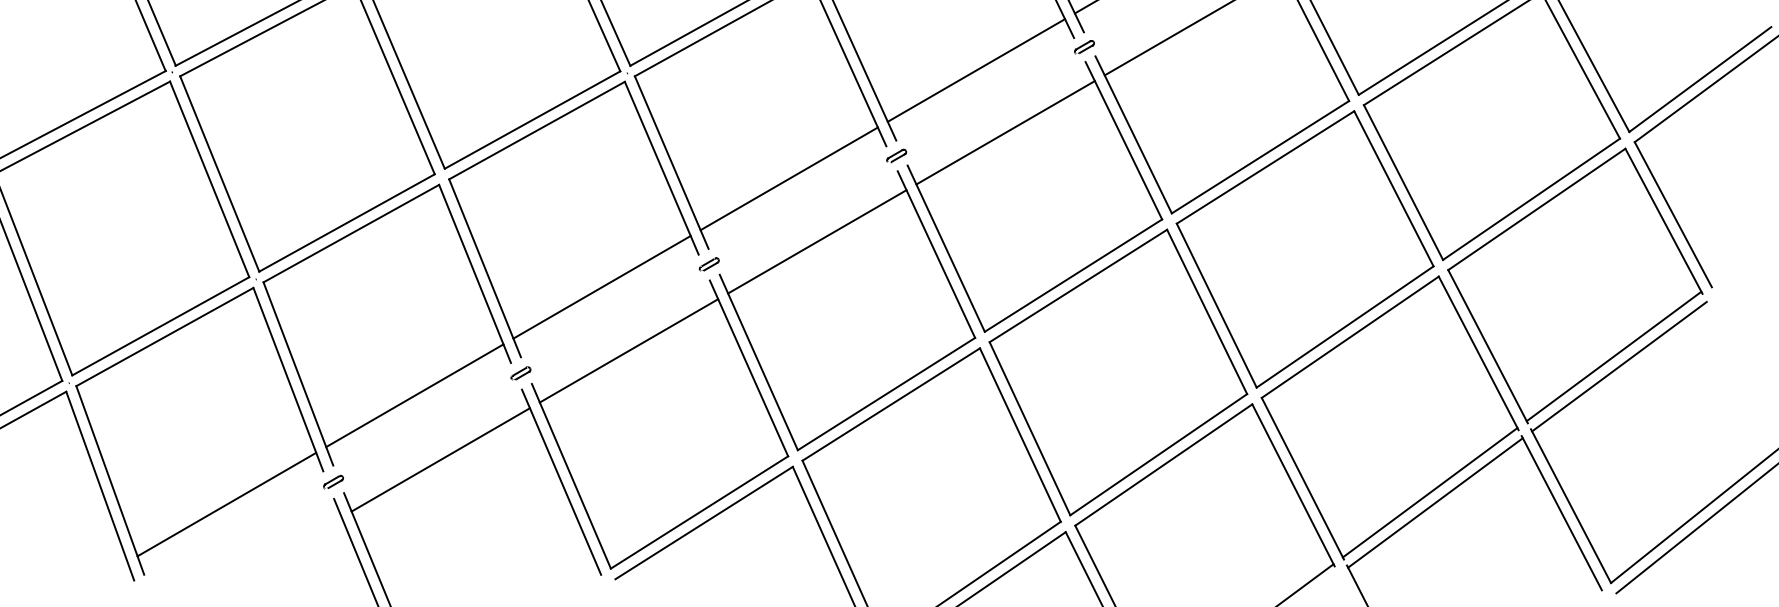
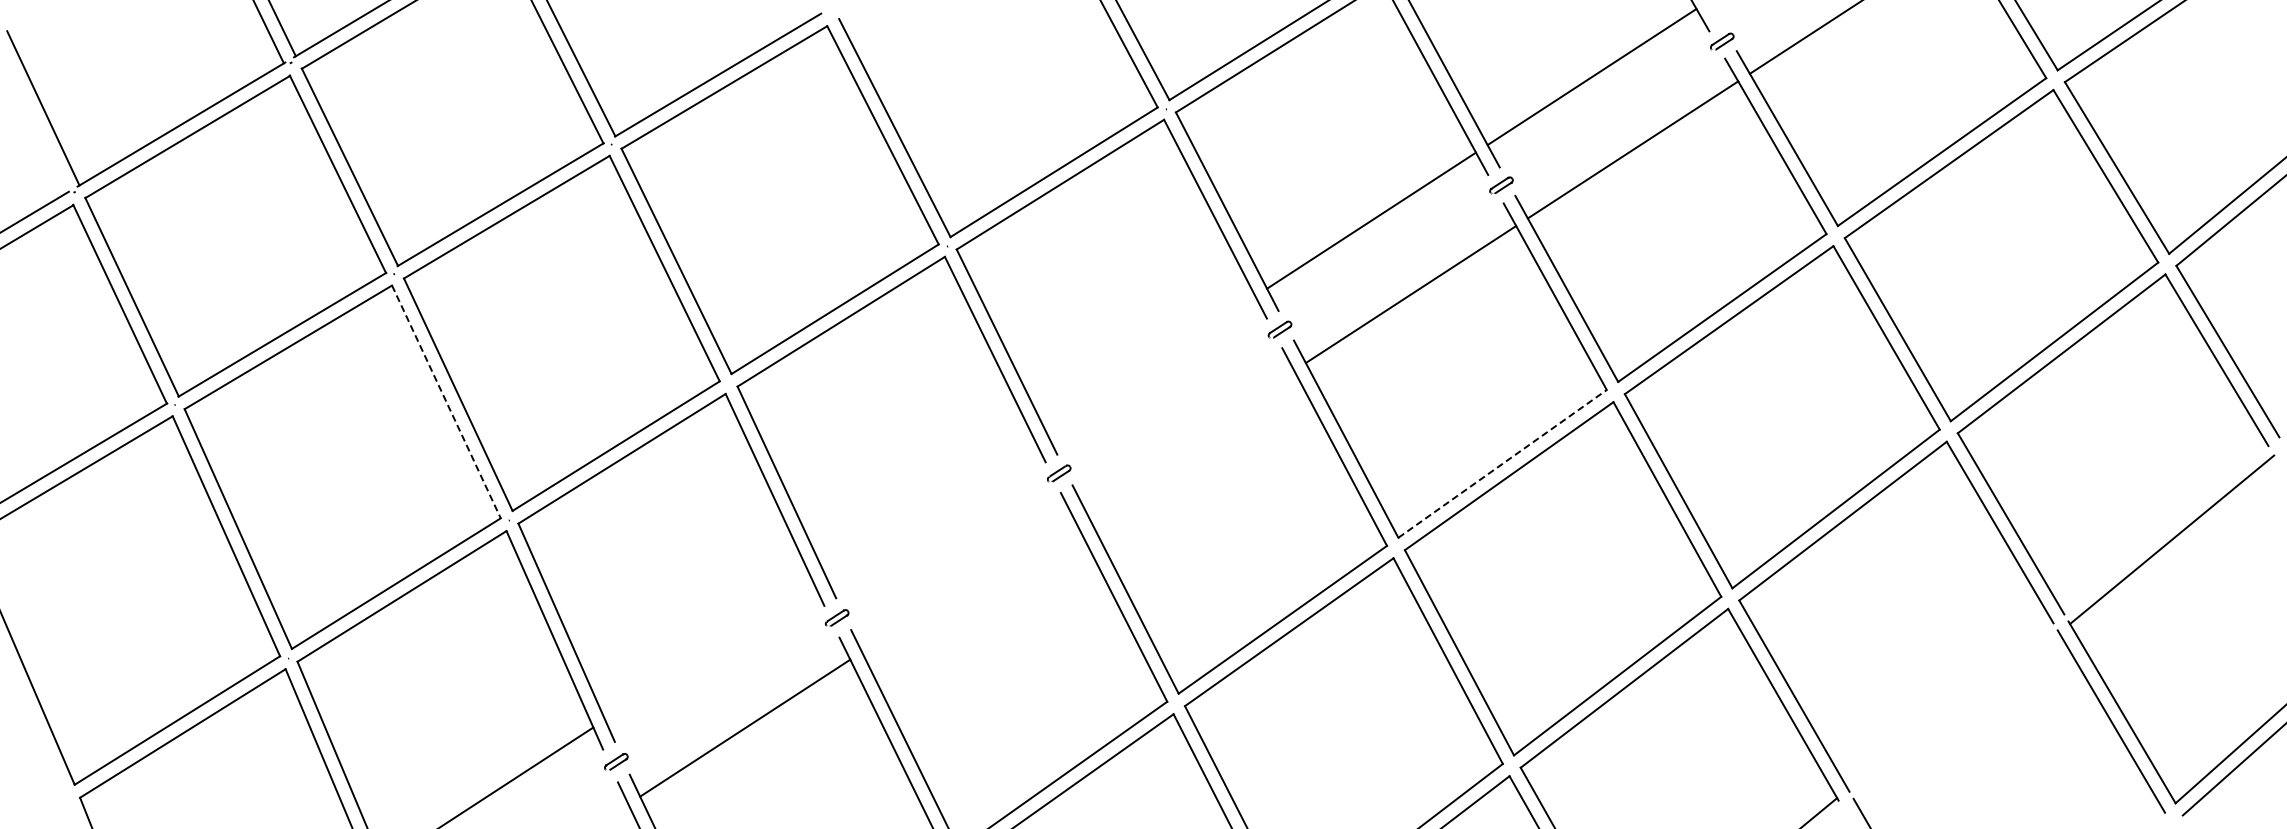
line: (788, 178) -> (1150, 364), removed
line: (209, 179) -> (446, 402), solid -> dashed
line: (816, 241) -> (1188, 438), removed
line: (1073, 275) -> (1502, 463), solid -> dashed
line: (601, 287) -> (929, 508), removed
line: (628, 350) -> (966, 583), removed
line: (1613, 356) -> (2164, 527), removed
line: (414, 395) -> (709, 651), removed
line: (1430, 492) -> (1950, 704), removed
line: (1435, 502) -> (1957, 716), removed

